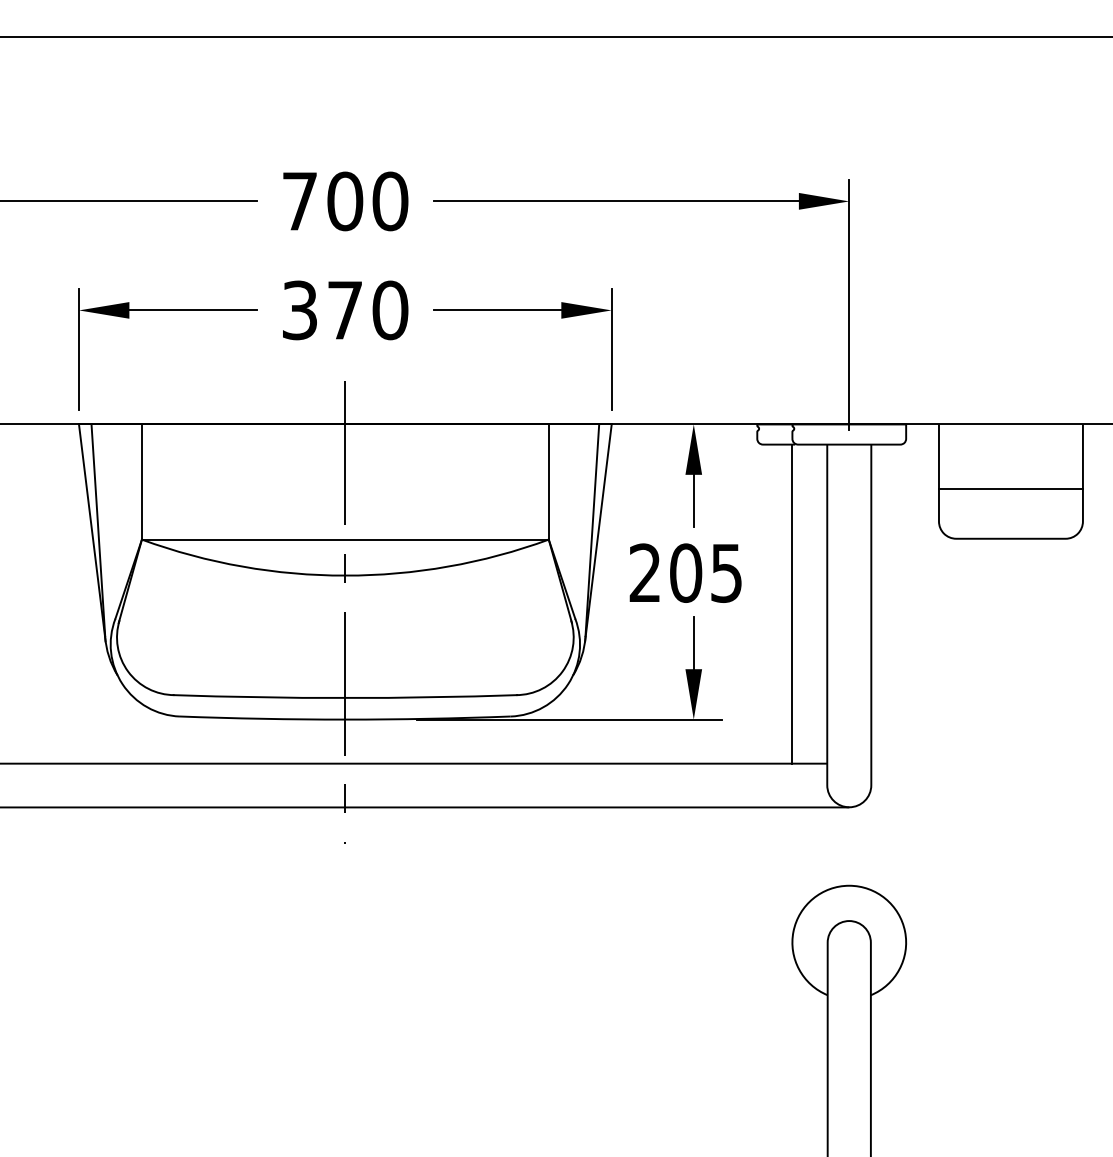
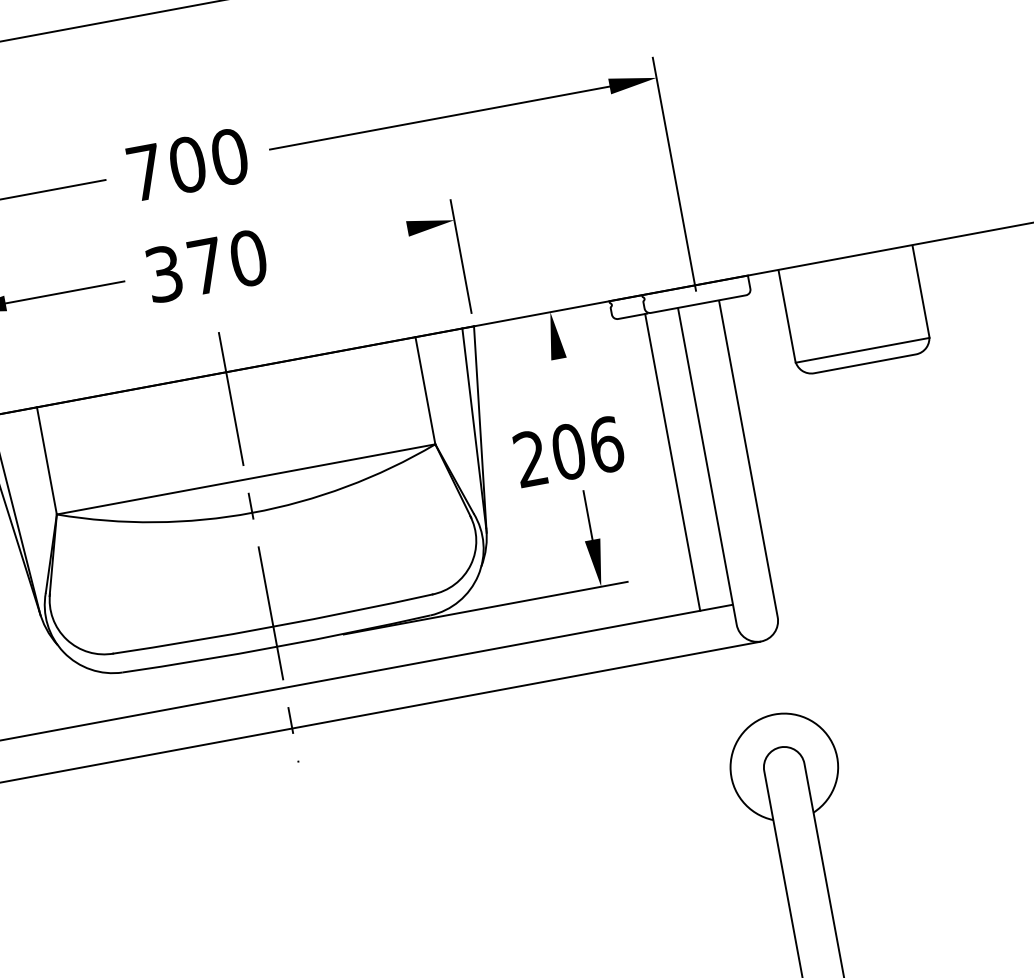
line: (497, 310) -> (348, 240), removed
line: (1010, 489) -> (862, 350), moved
line: (693, 500) -> (563, 382), removed
text: (727, 572) -> (607, 444), 205 -> 206

